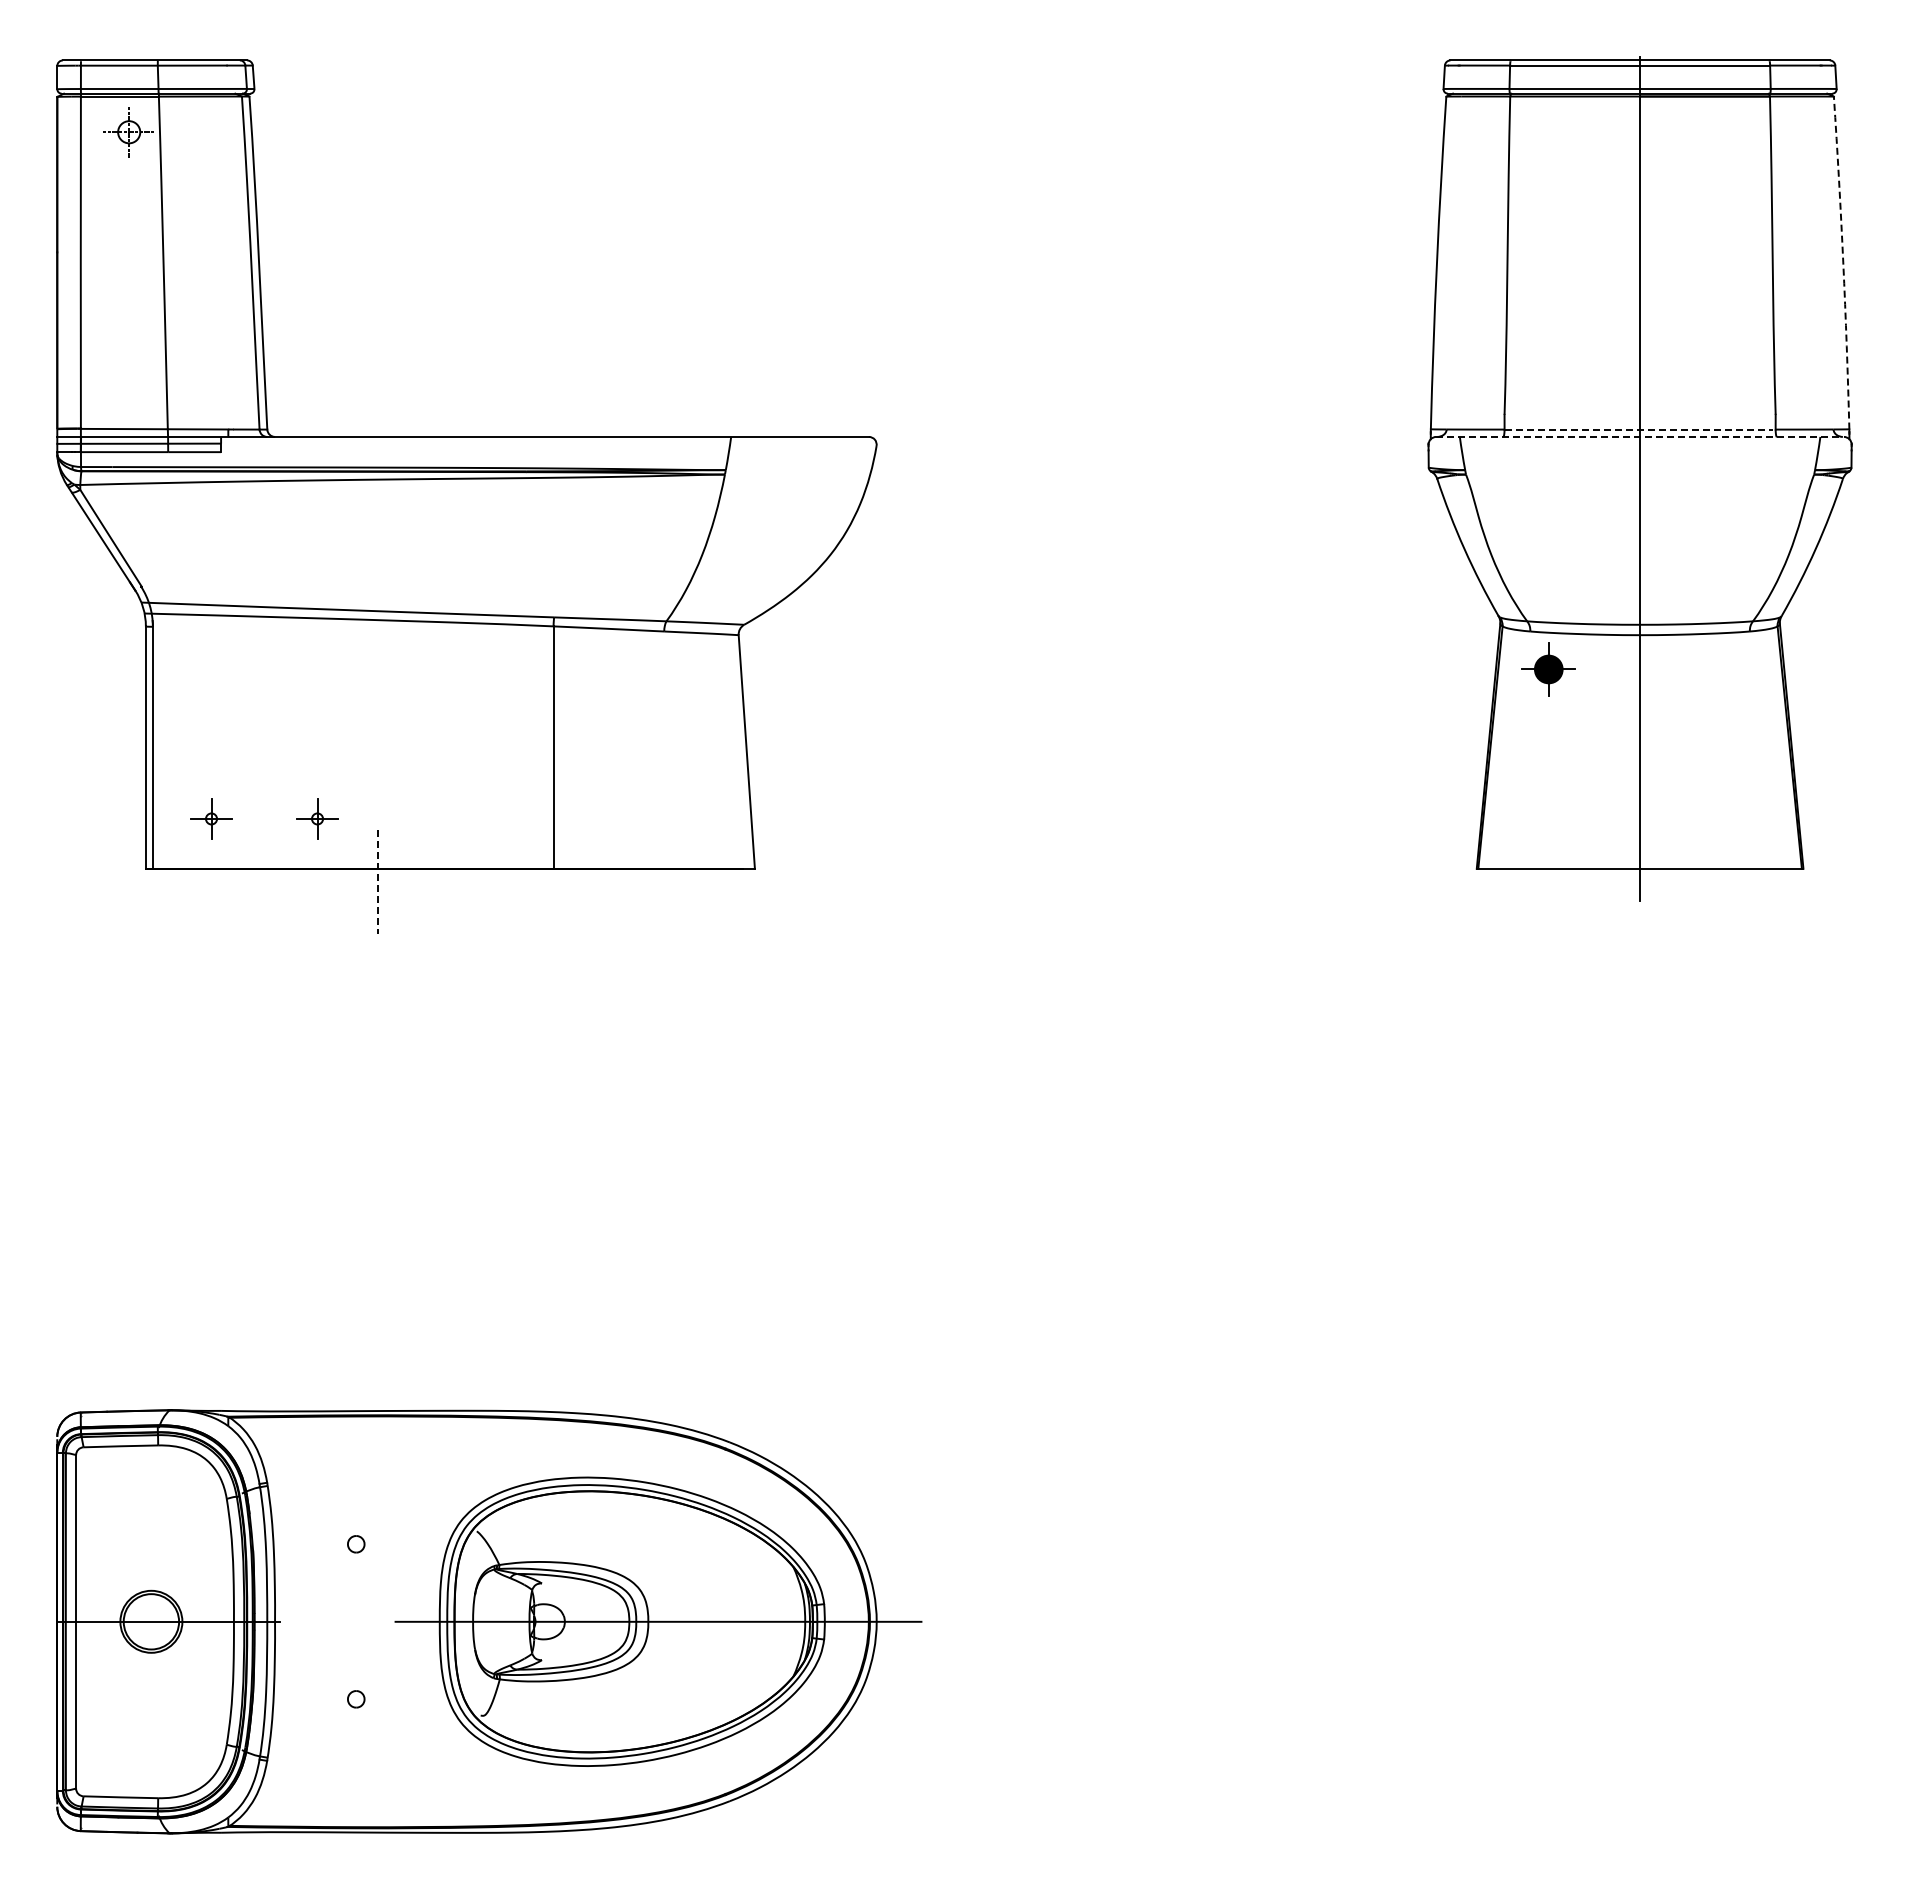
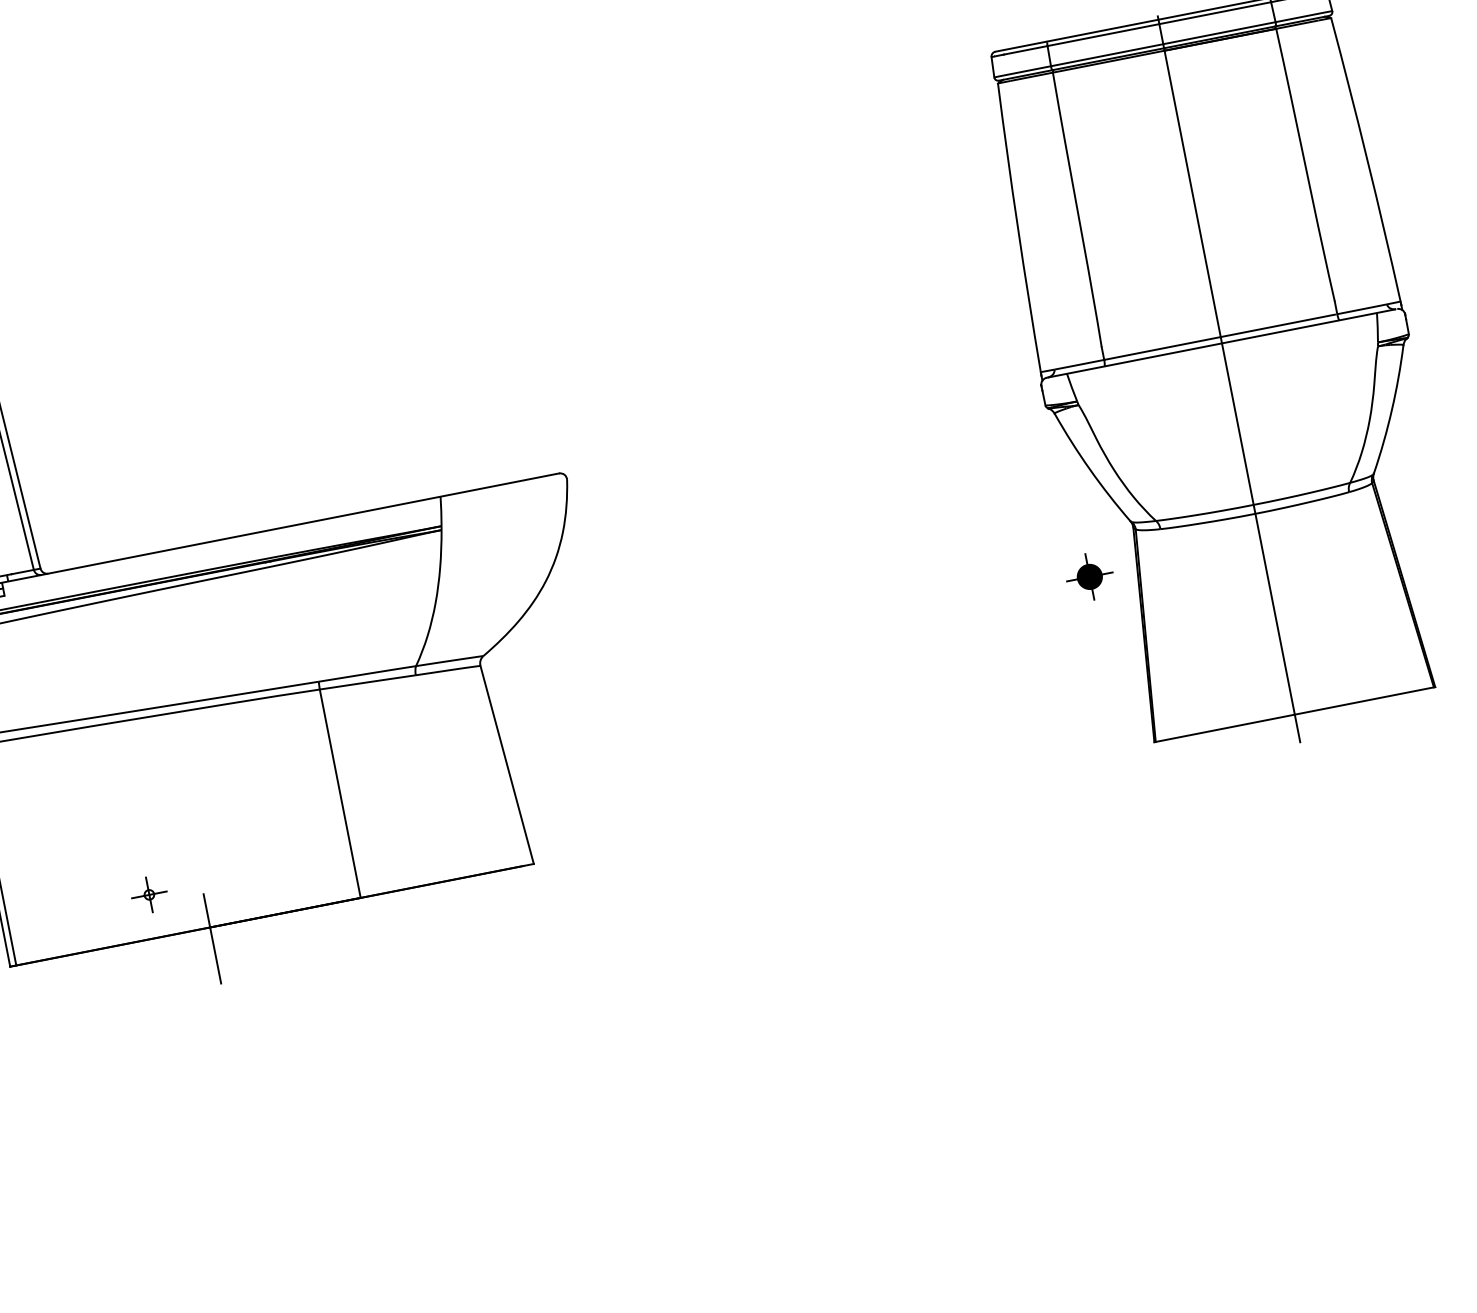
arc: (1843, 262) -> (1367, 159), dashed -> solid
line: (1639, 429) -> (1220, 337), dashed -> solid
line: (1638, 436) -> (1220, 343), dashed -> solid
part: (1548, 669) -> (1089, 576), moved
part: (211, 818) -> (58, 912), removed
line: (378, 882) -> (212, 939), dashed -> solid

